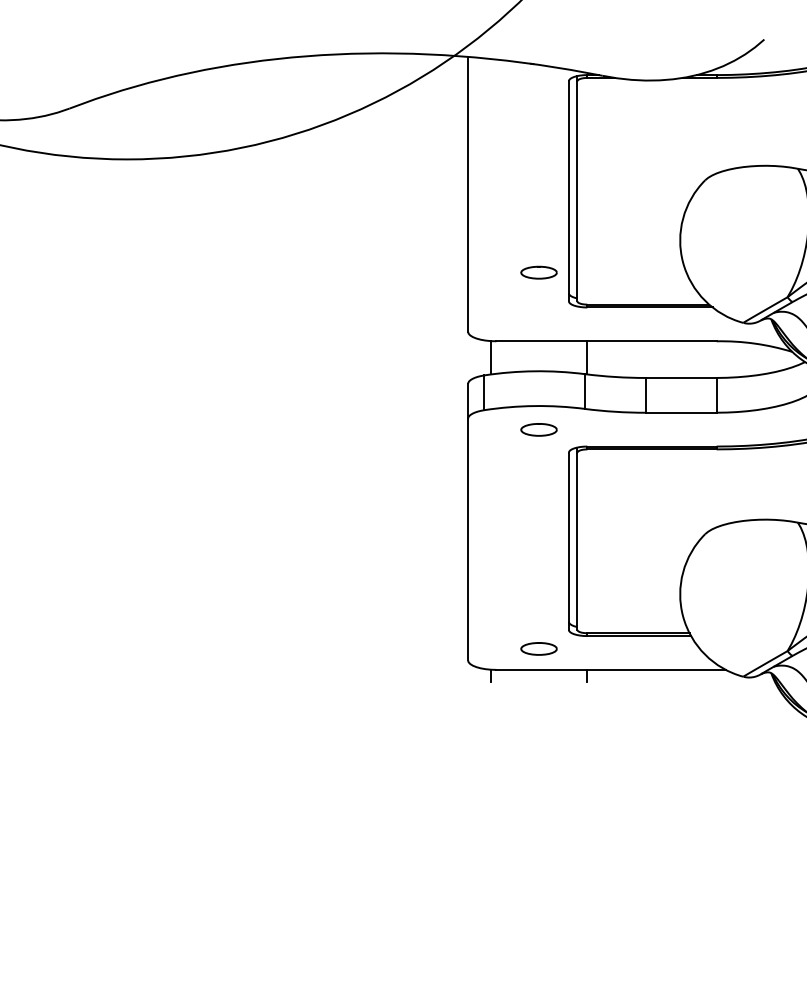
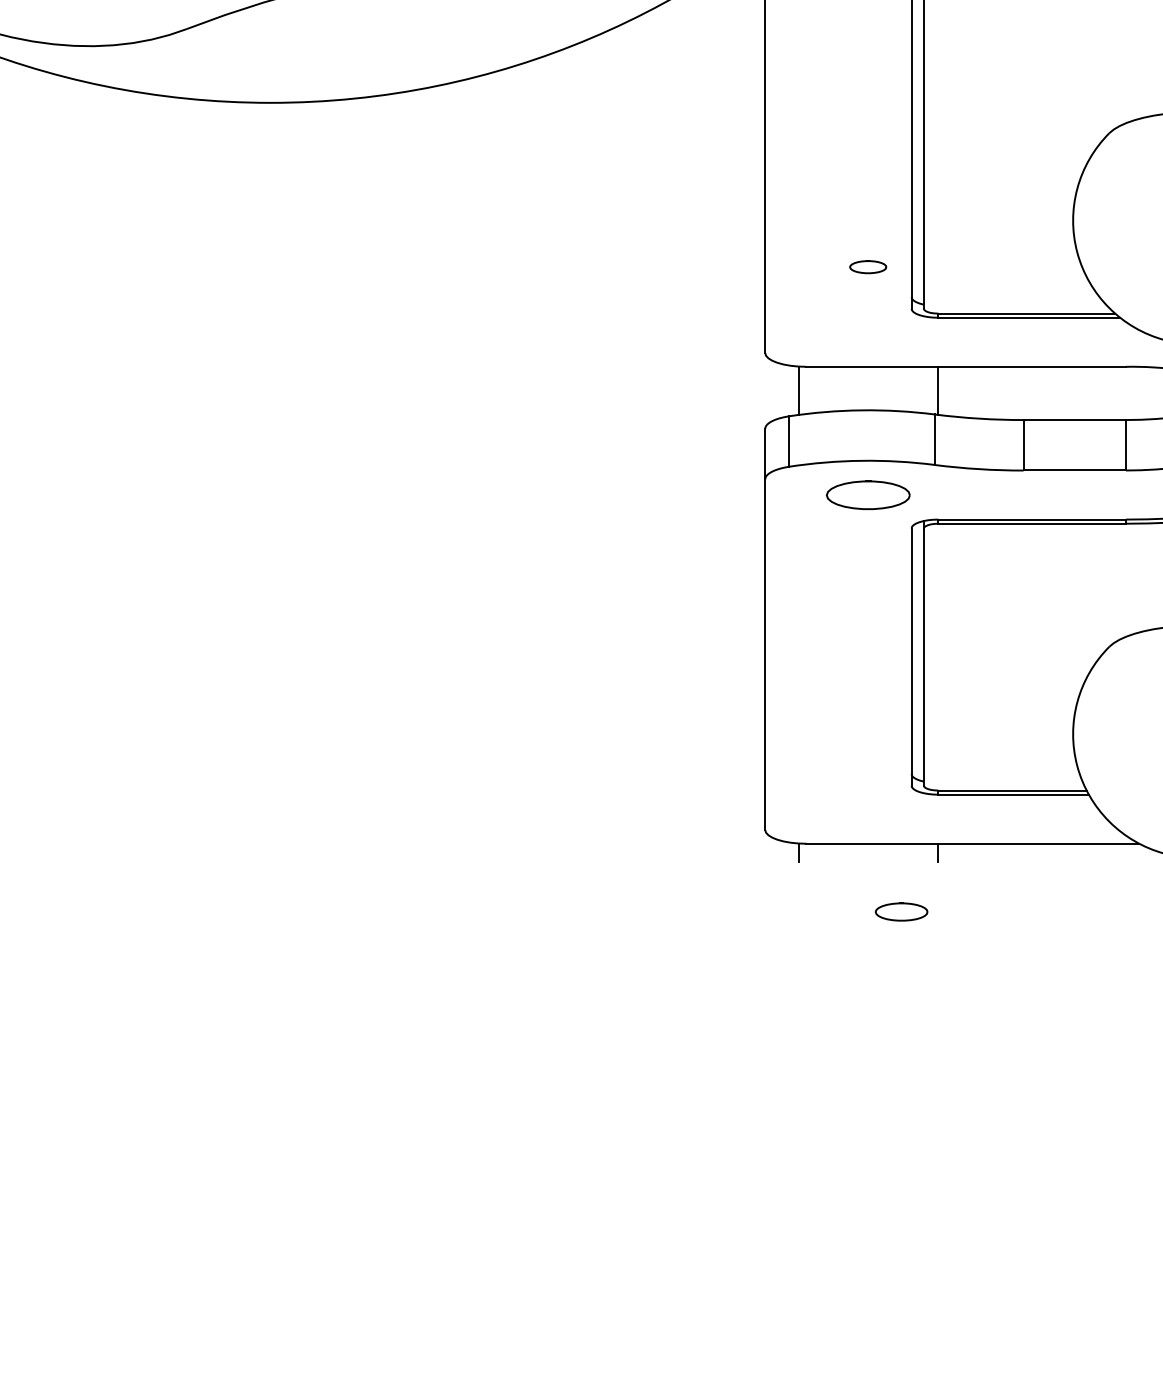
part: (538, 272) -> (867, 266), size x0.7
part: (538, 429) -> (867, 494), size x1.6
part: (538, 648) -> (900, 911), moved

